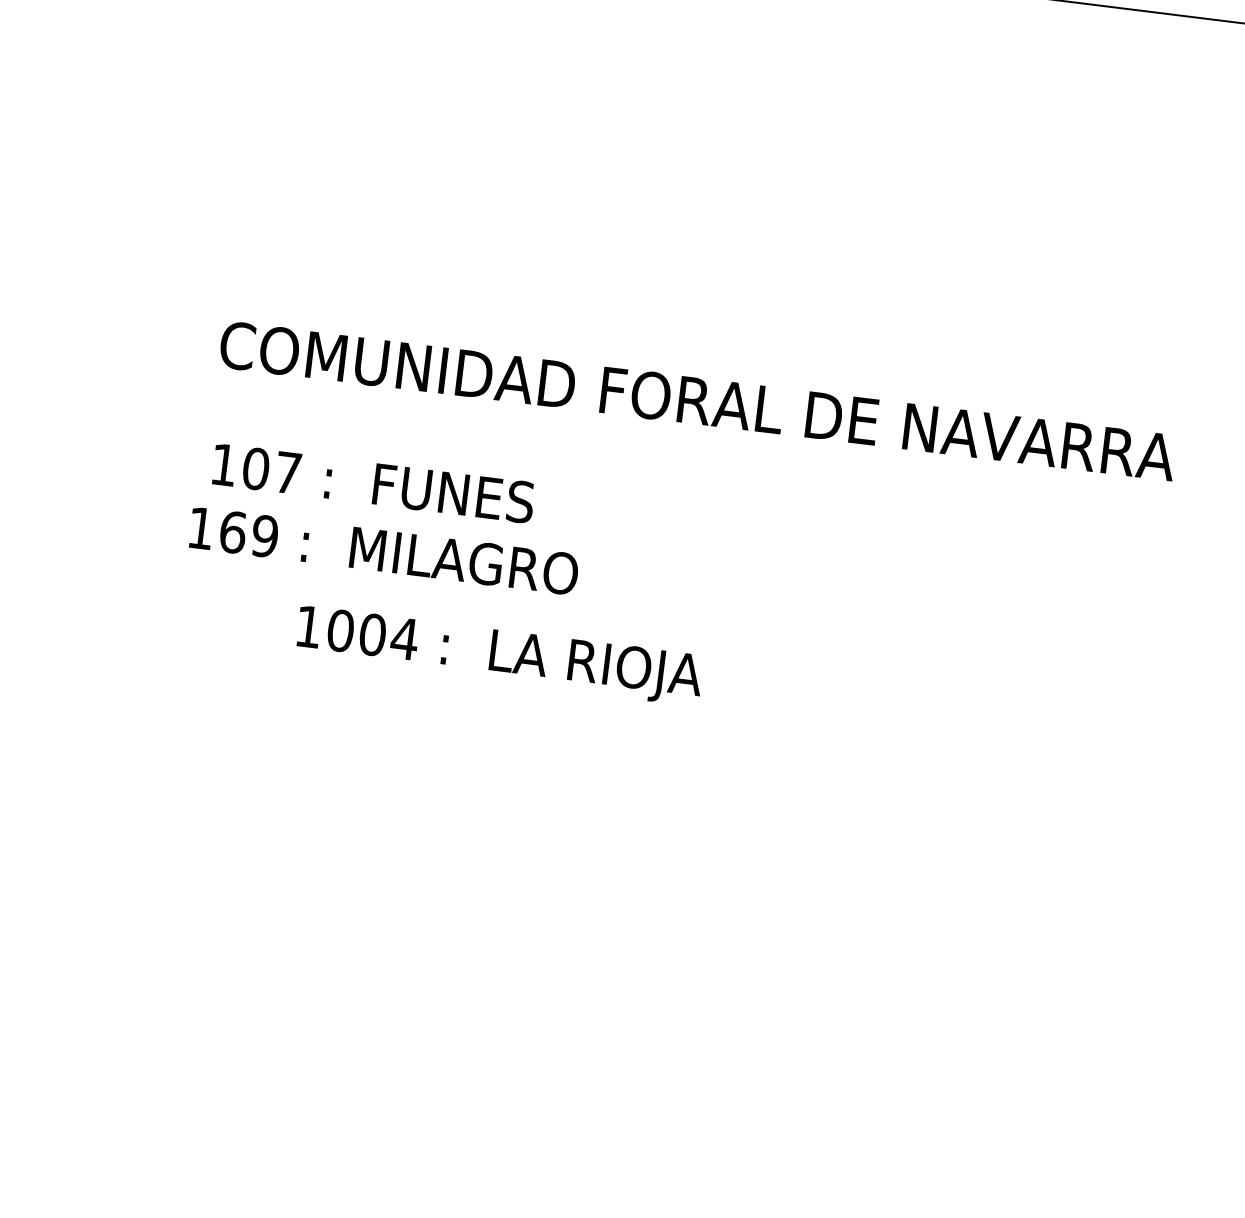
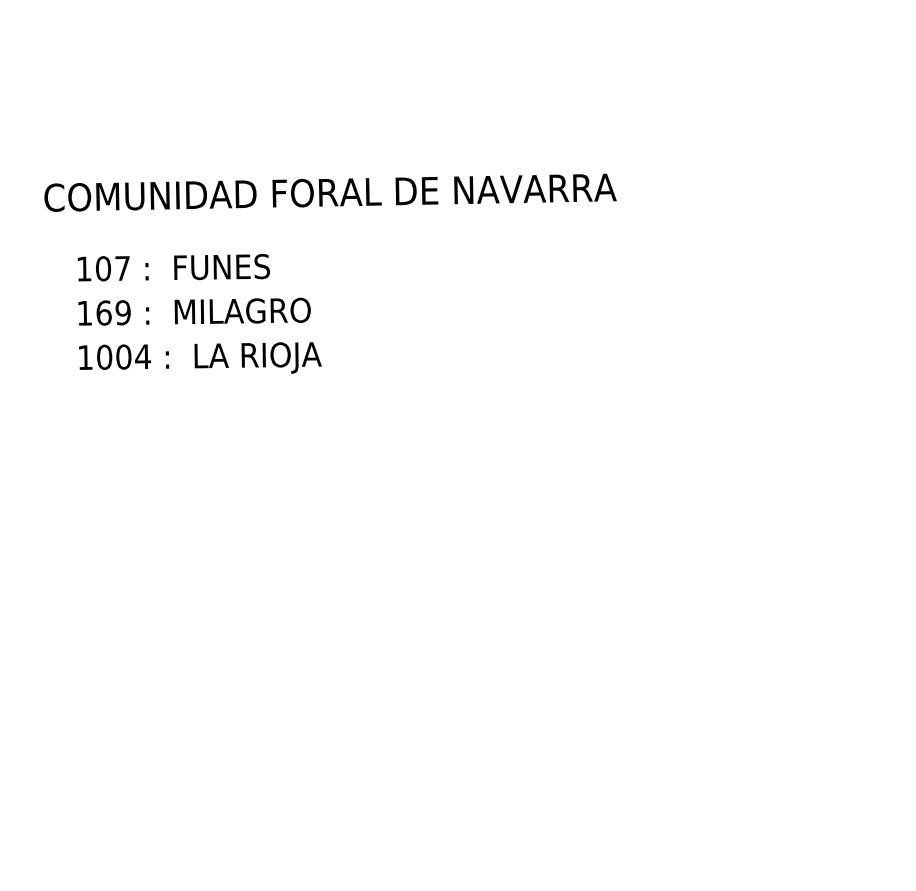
text: (372, 483) -> (173, 267), moved
text: (383, 550) -> (194, 311), moved
text: (500, 653) -> (200, 357), moved

